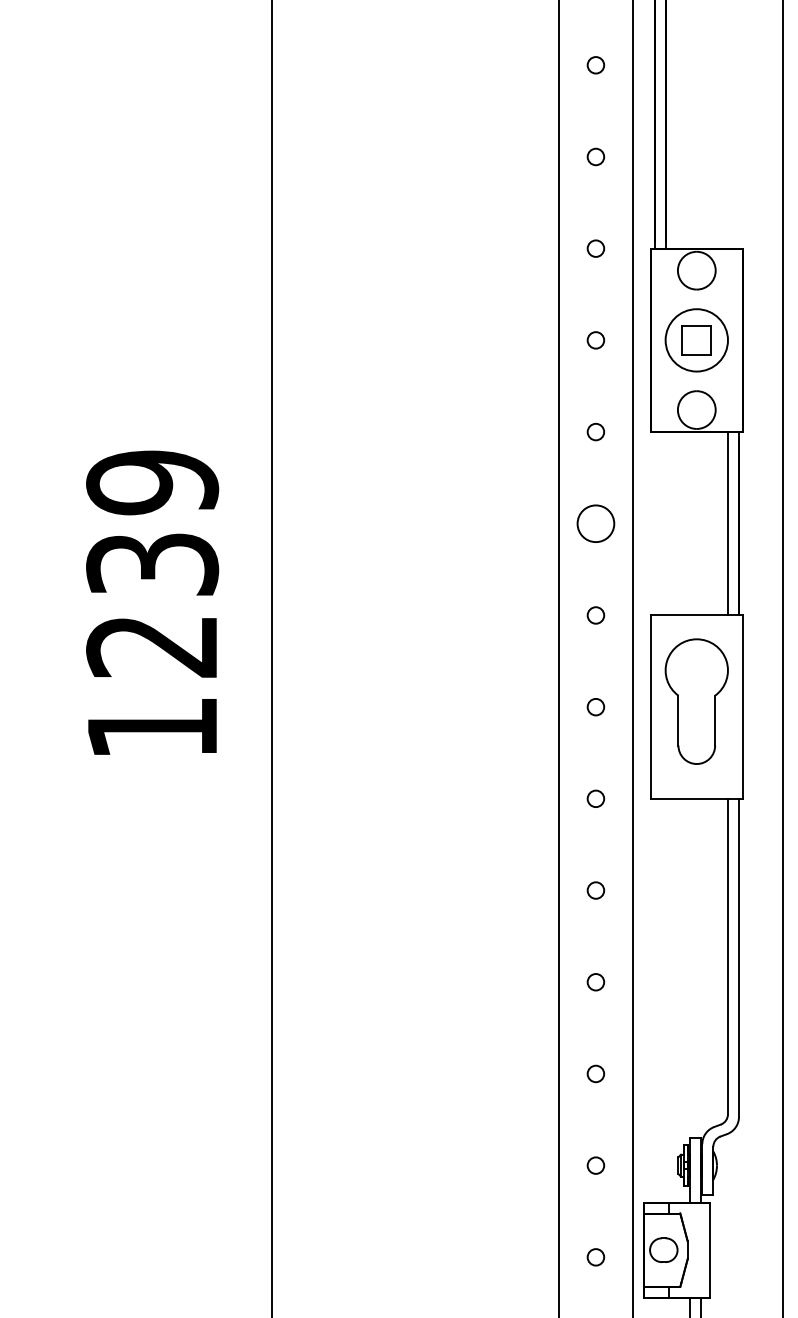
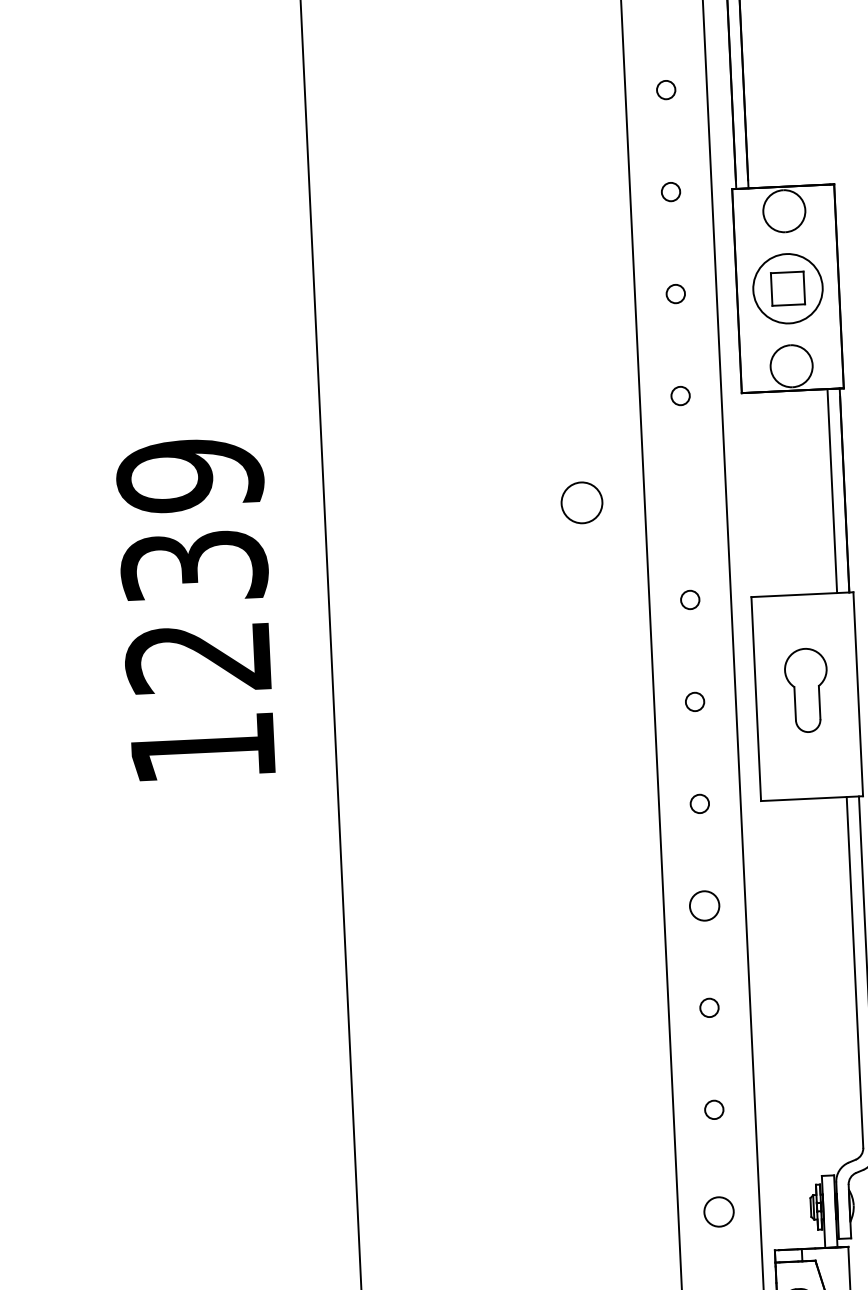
circle: (595, 523) -> (581, 502), moved
part: (696, 701) -> (806, 690), size x0.6
circle: (595, 890) -> (704, 905), size x1.6
circle: (595, 1165) -> (718, 1211), size x1.6

